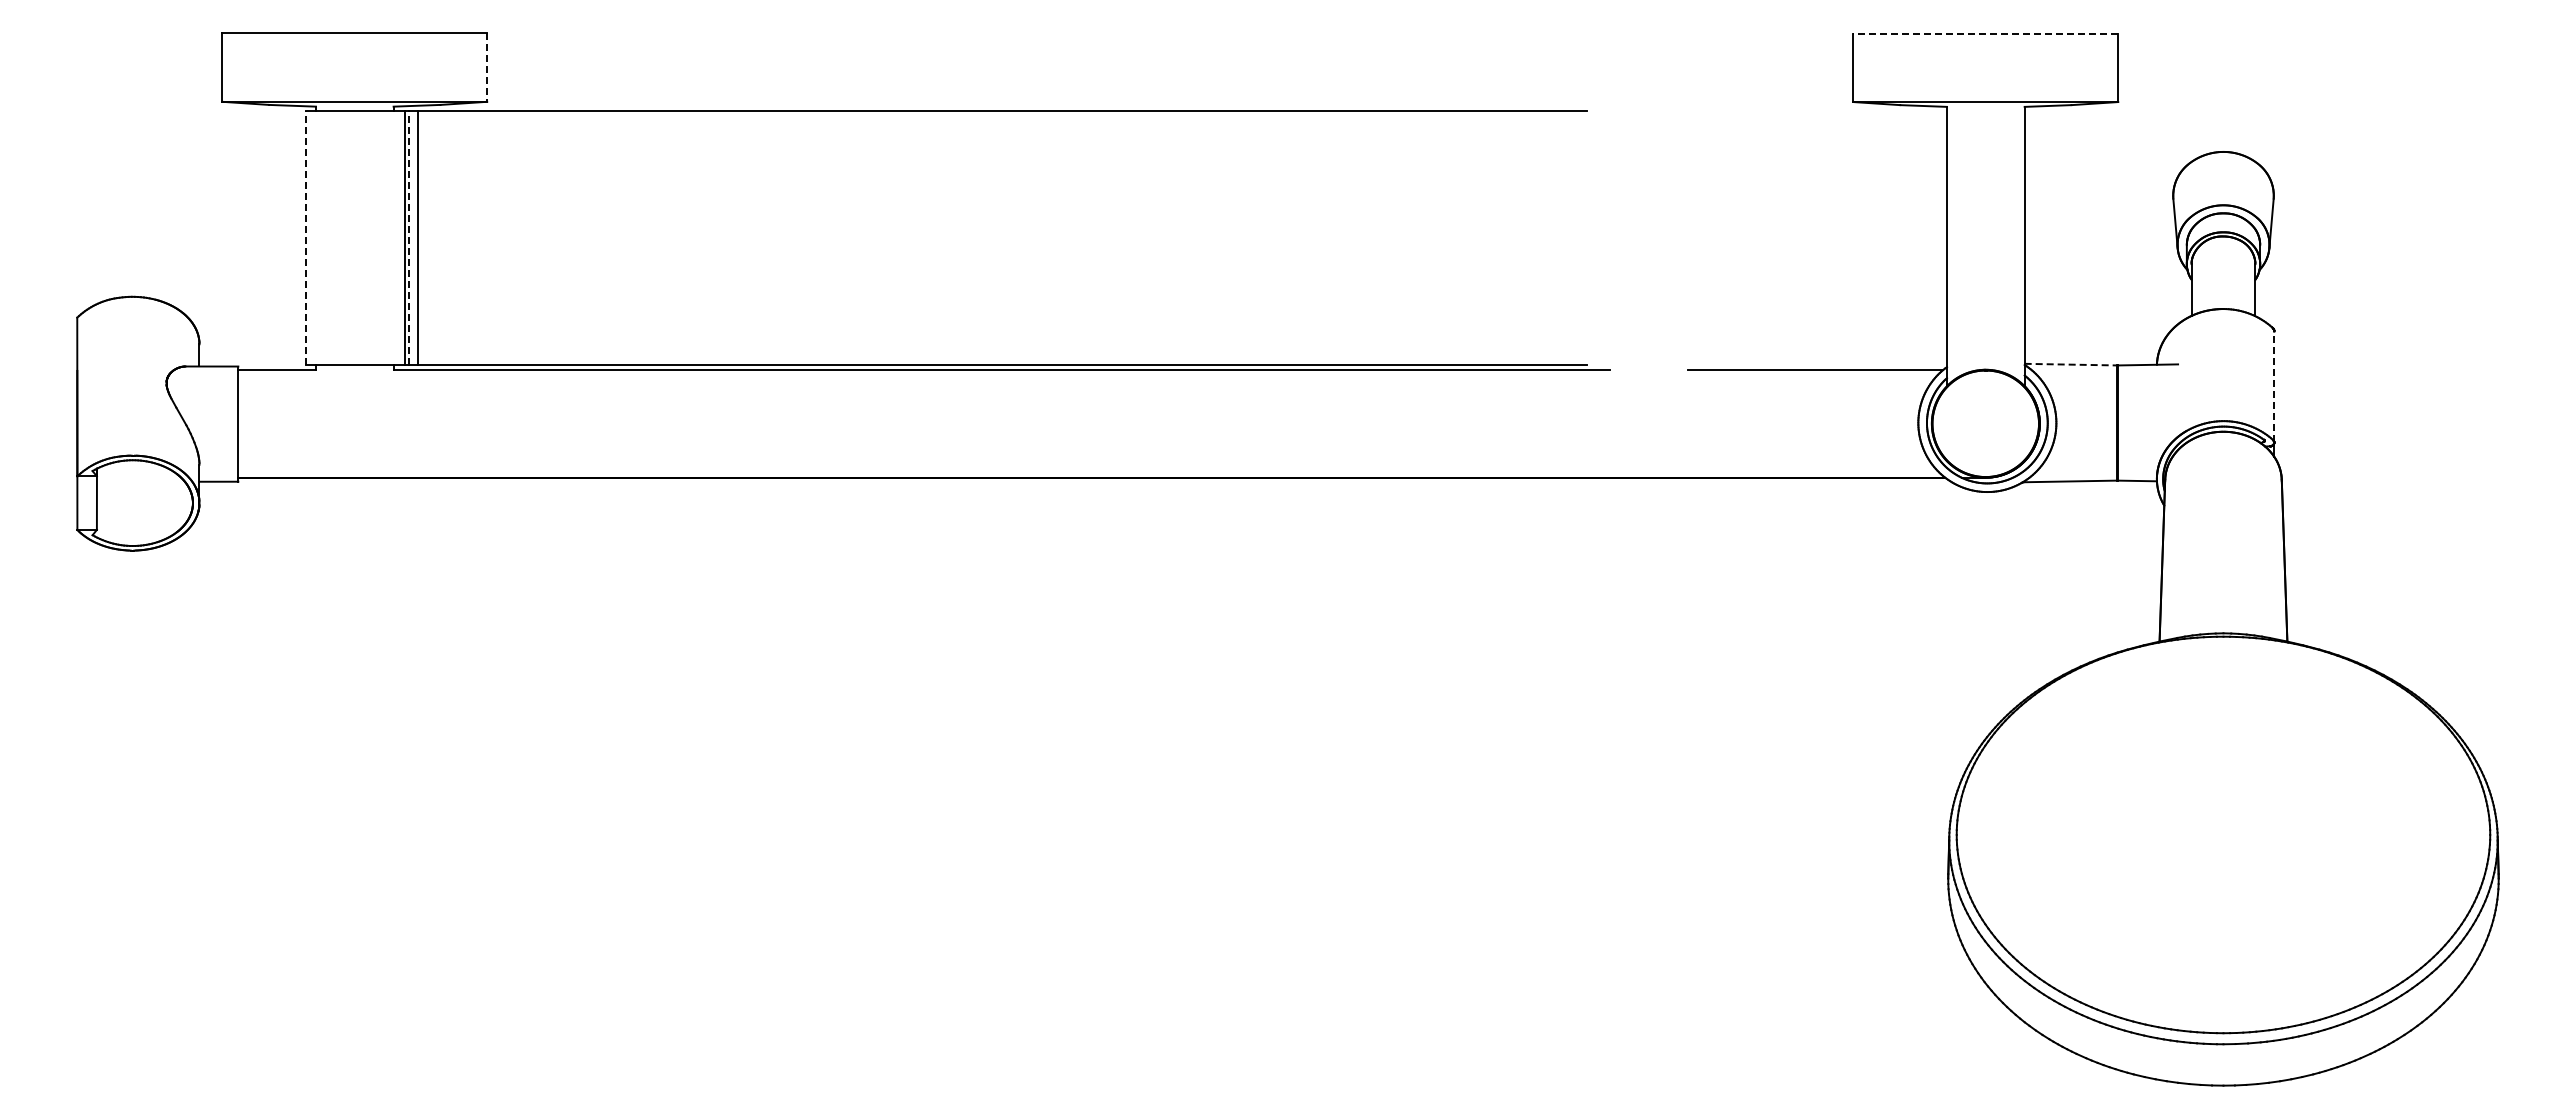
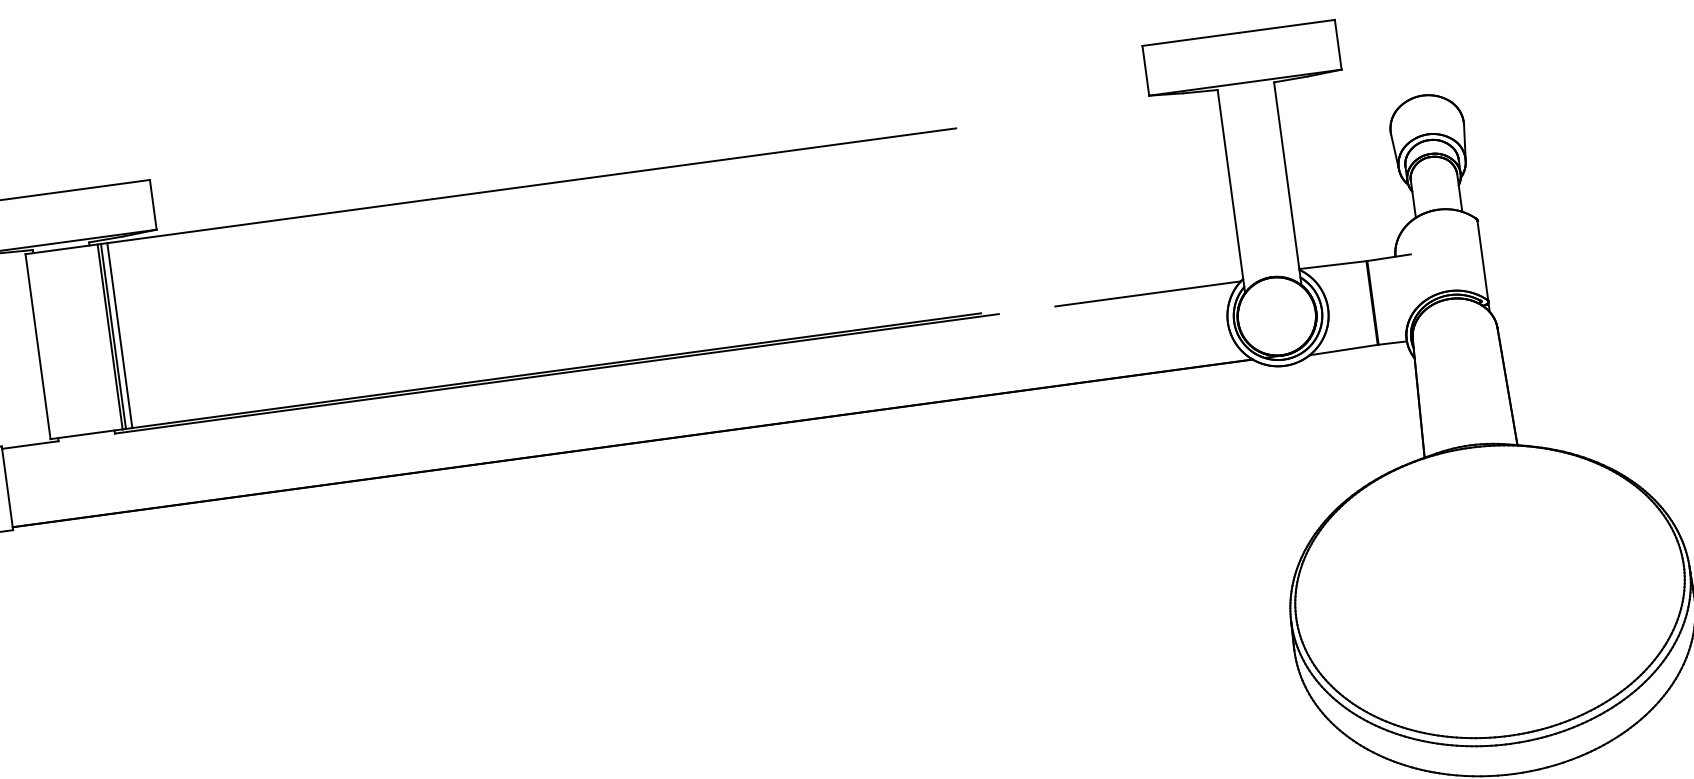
line: (1985, 33) -> (1238, 32), dashed -> solid
line: (487, 68) -> (153, 205), dashed -> solid
line: (305, 237) -> (37, 346), dashed -> solid
line: (409, 237) -> (113, 335), dashed -> solid
line: (2071, 364) -> (1333, 264), dashed -> solid
line: (2274, 386) -> (1483, 260), dashed -> solid

